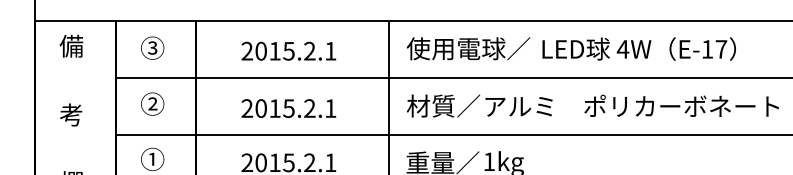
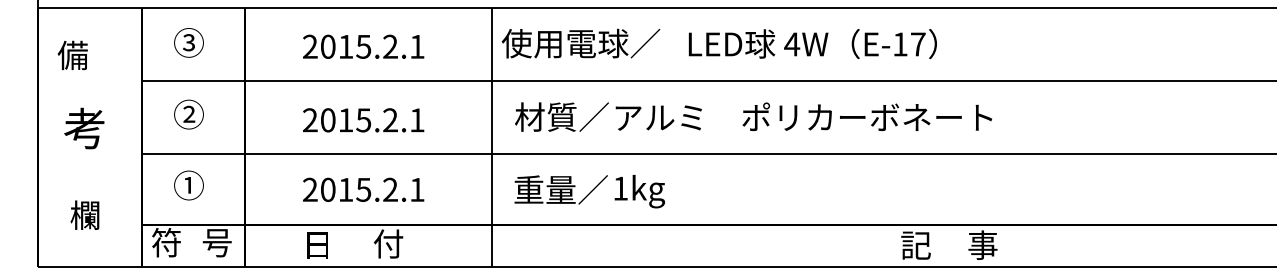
part: (71, 45) -> (72, 54), moved
text: (468, 48) -> (580, 43), moved
part: (71, 114) -> (84, 128), size x1.4

